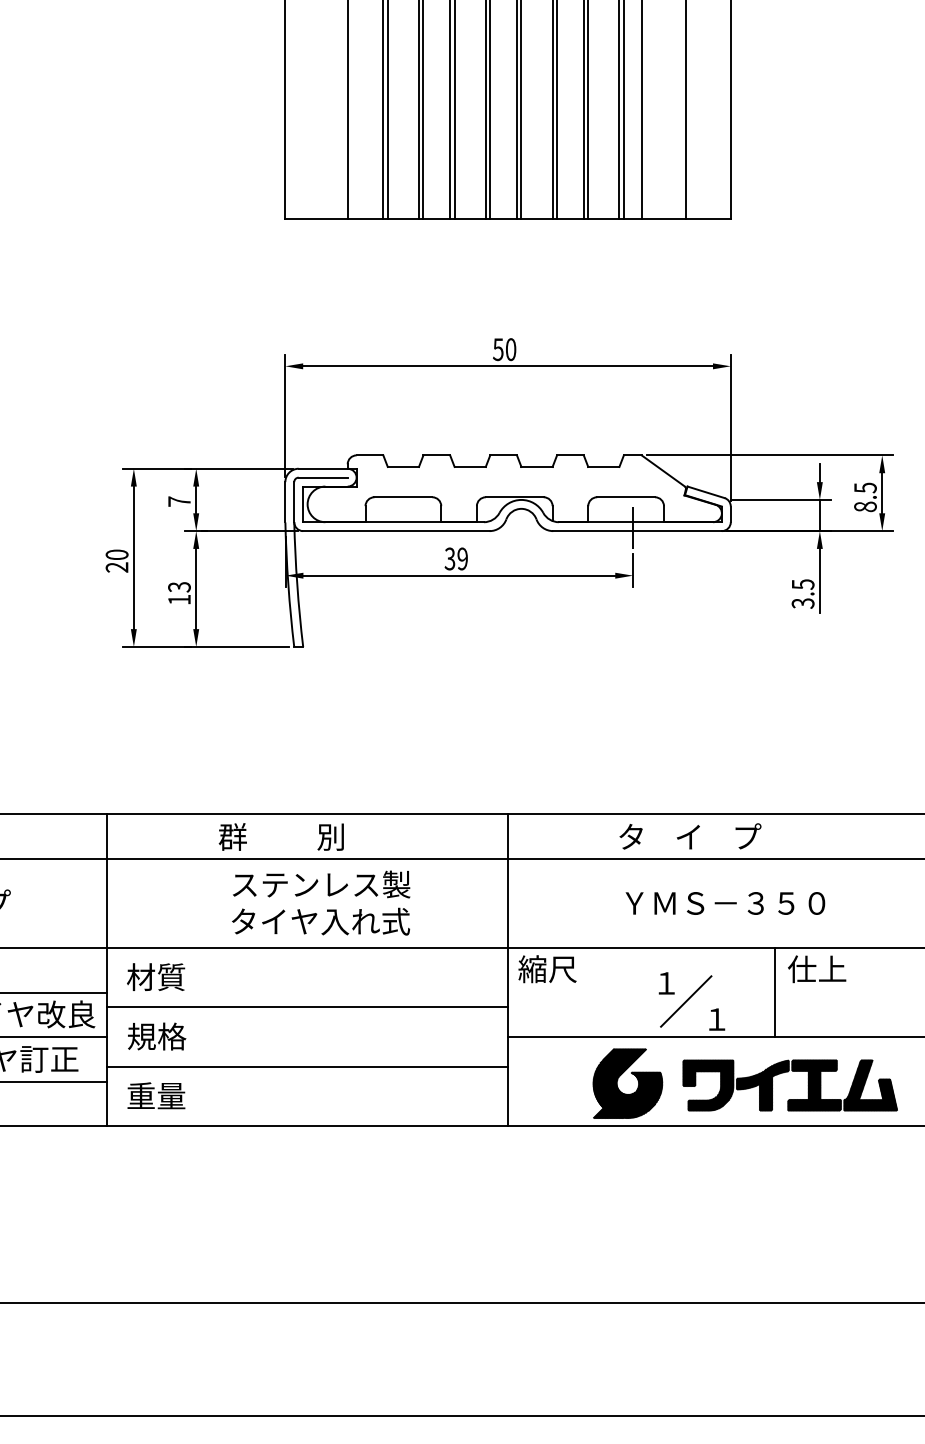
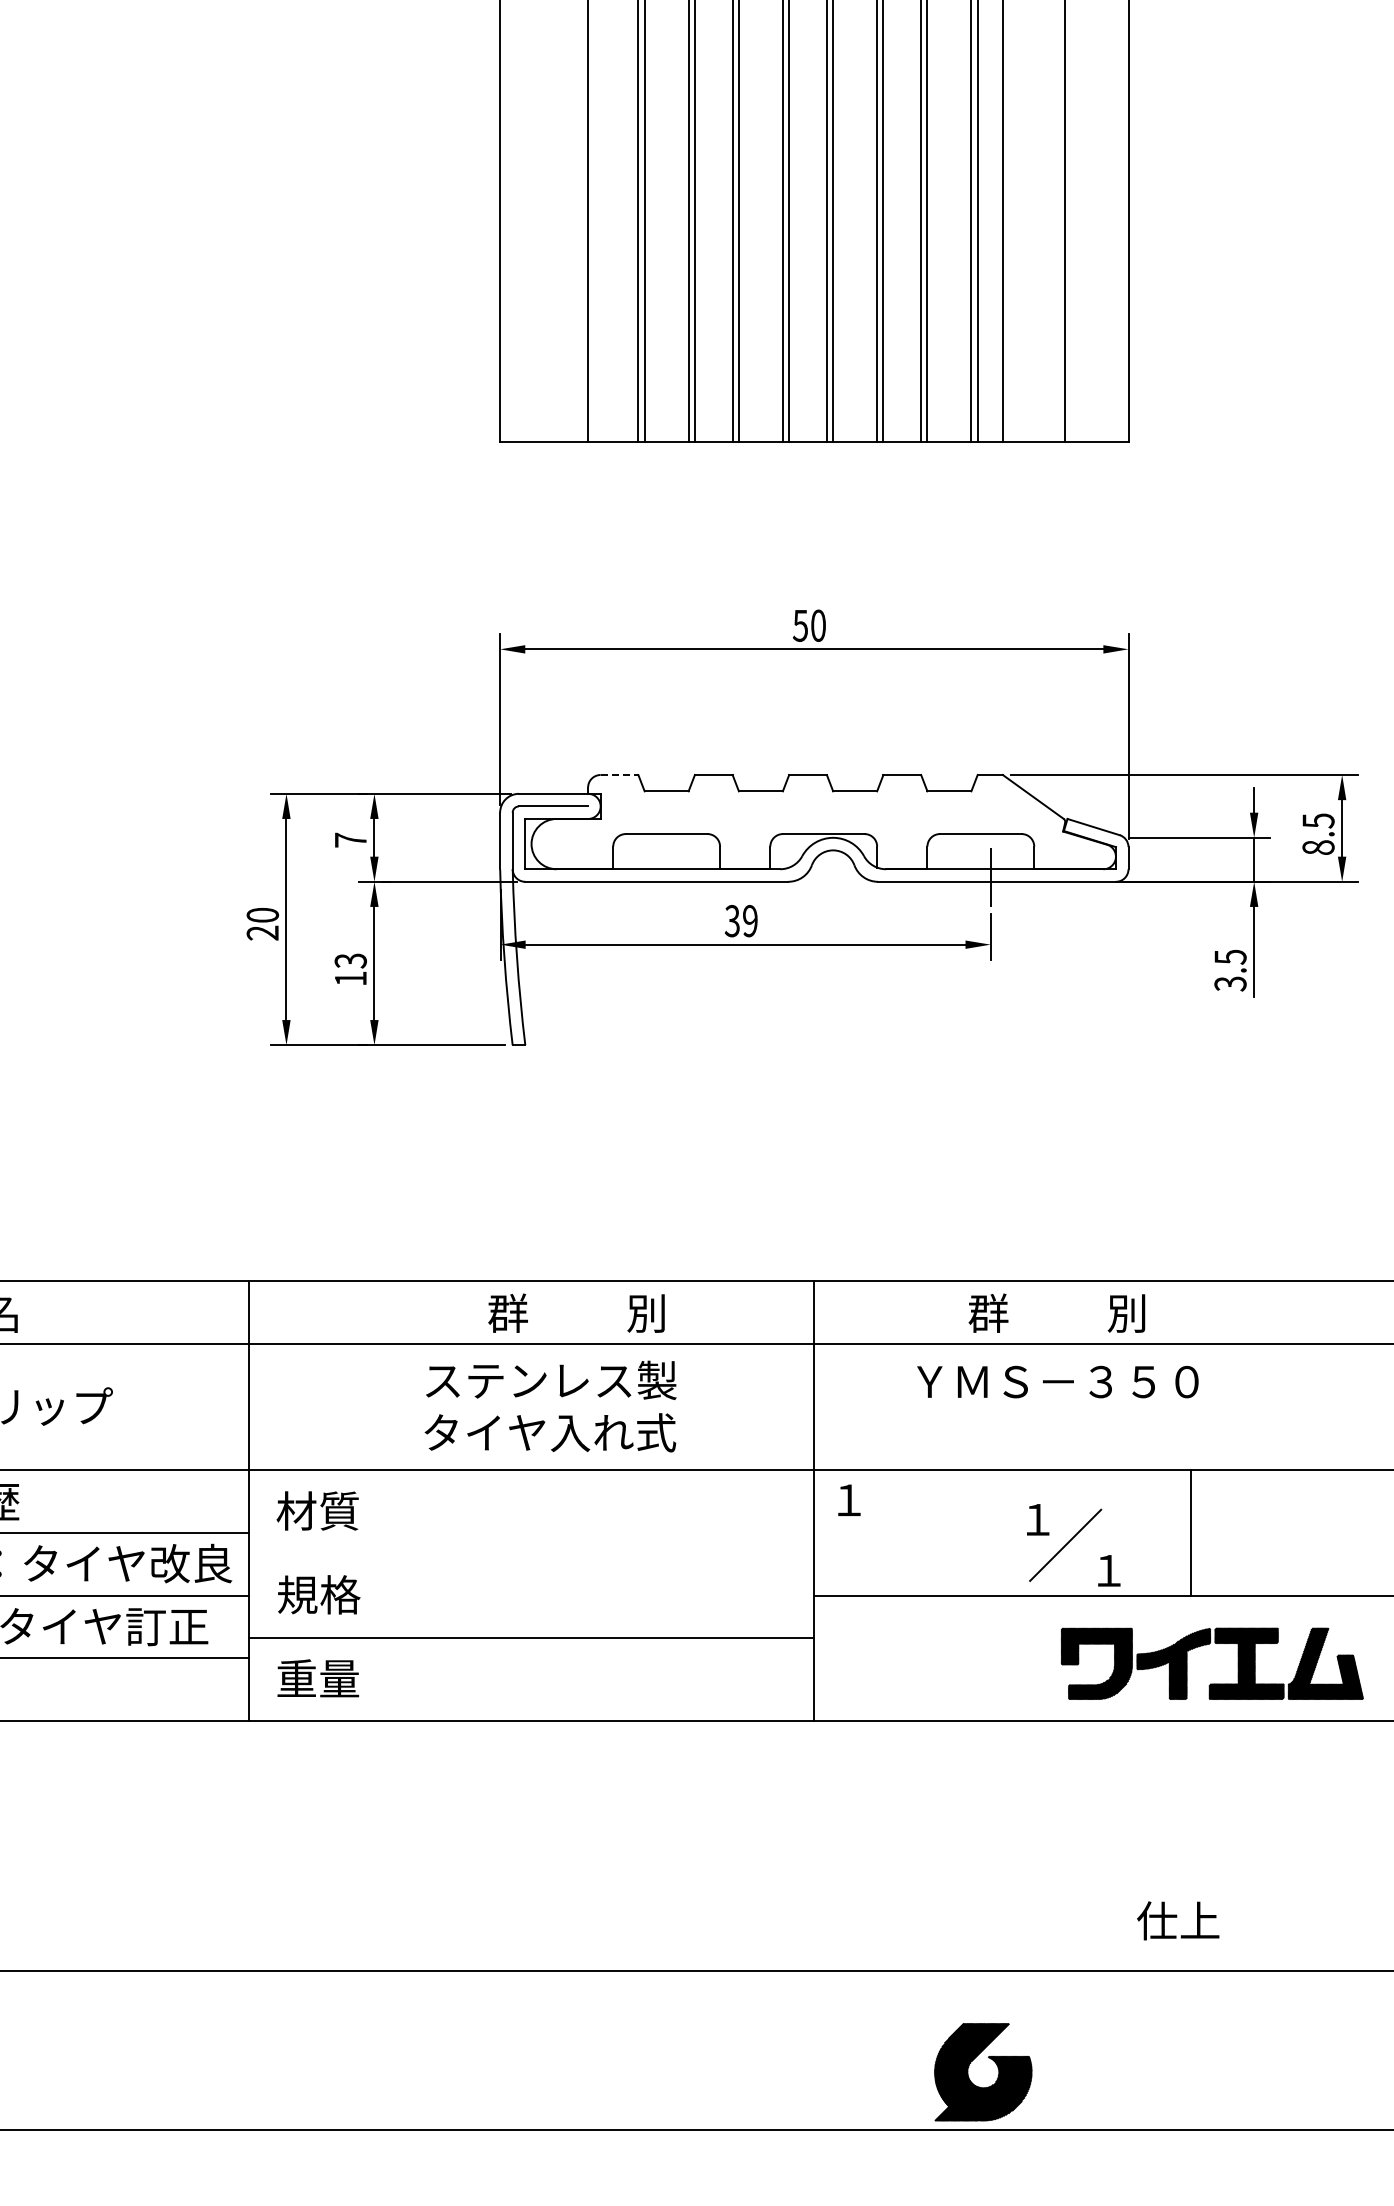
line: (369, 455) -> (619, 774), solid -> dashed
text: (281, 836) -> (576, 1312), moved
text: (688, 836) -> (1069, 1312), タ    イ    プ -> 群          別
text: (725, 903) -> (1057, 1381), moved
text: (547, 969) -> (870, 1499), 縮尺 -> １
text: (817, 969) -> (1178, 1920), moved
line: (307, 1007) -> (531, 1553), removed
part: (637, 1081) -> (997, 2068), moved

